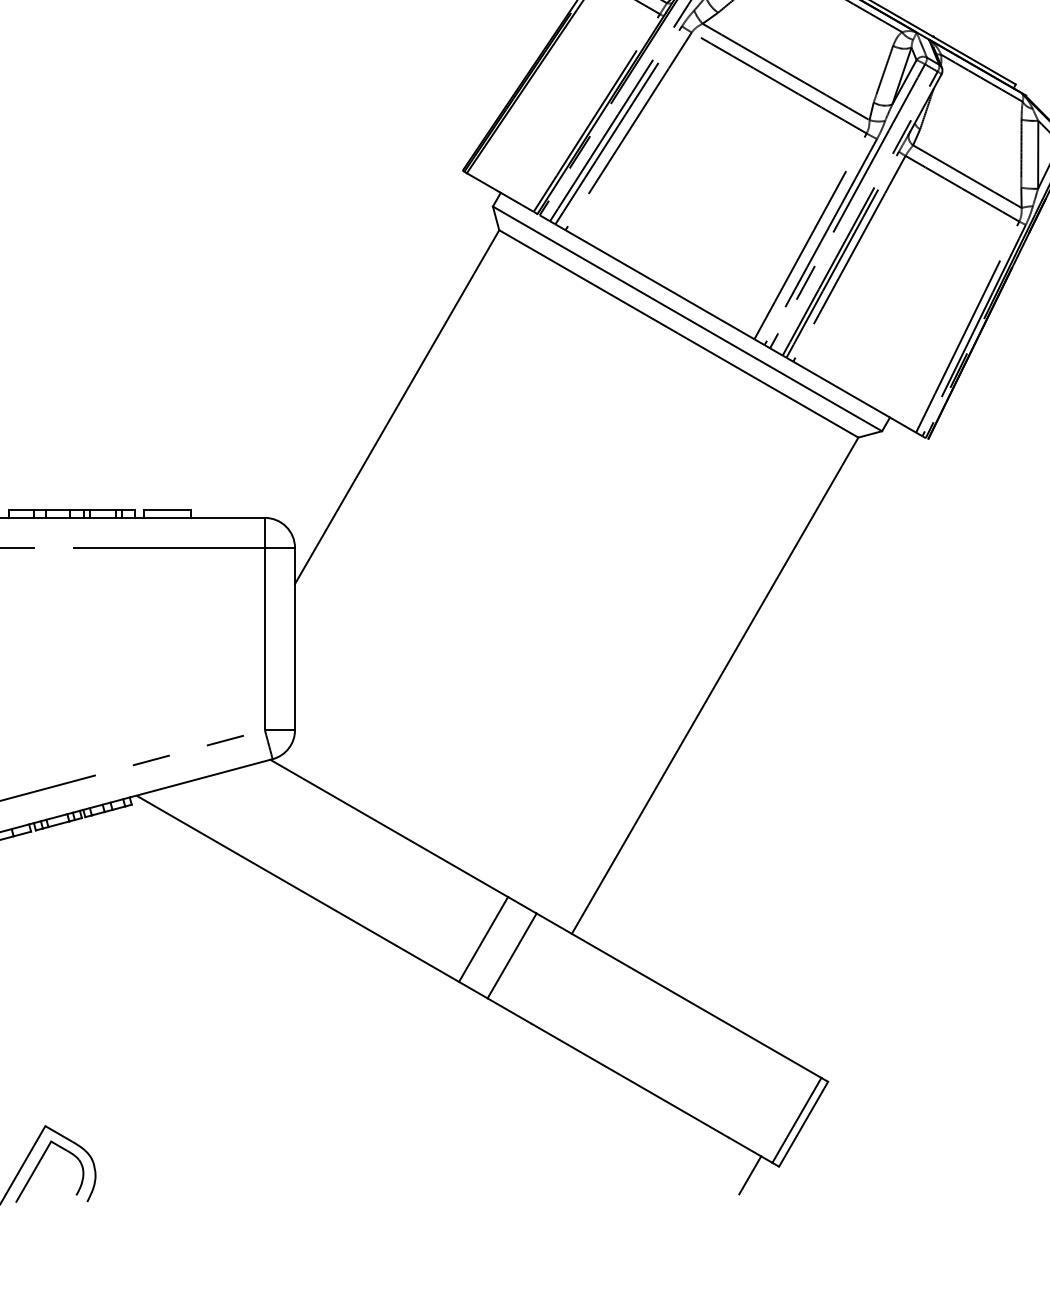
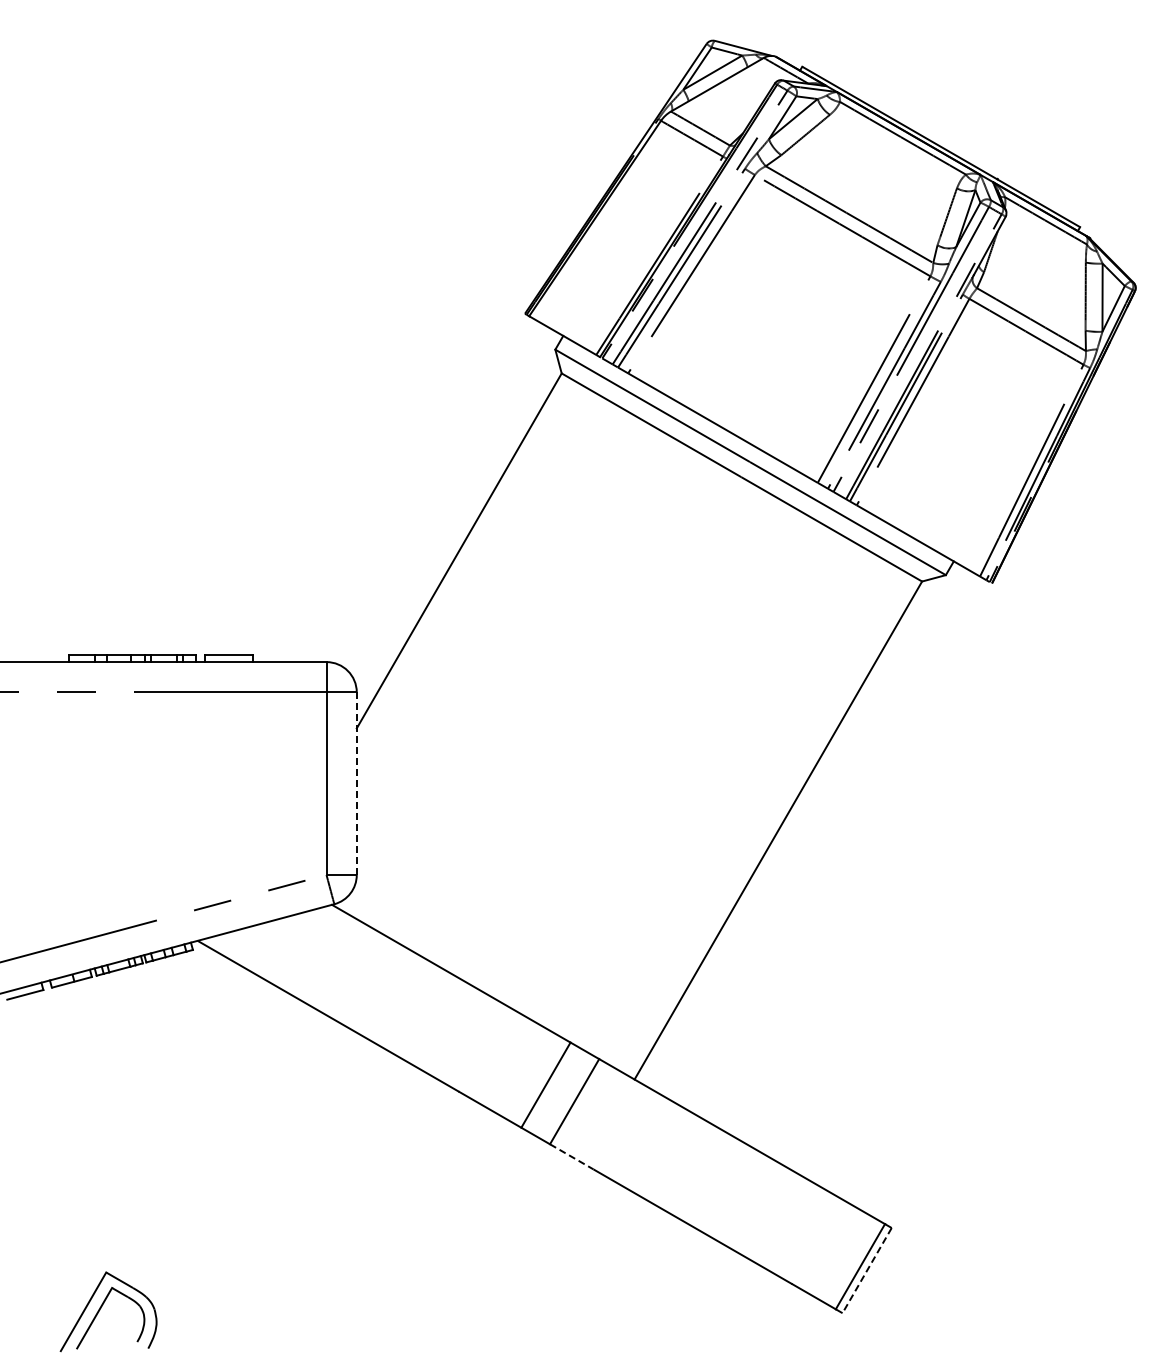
line: (294, 639) -> (356, 784), solid -> dashed
line: (510, 1011) -> (572, 1157), solid -> dashed
line: (802, 1125) -> (866, 1271), solid -> dashed
line: (750, 1174) -> (813, 1321), removed

